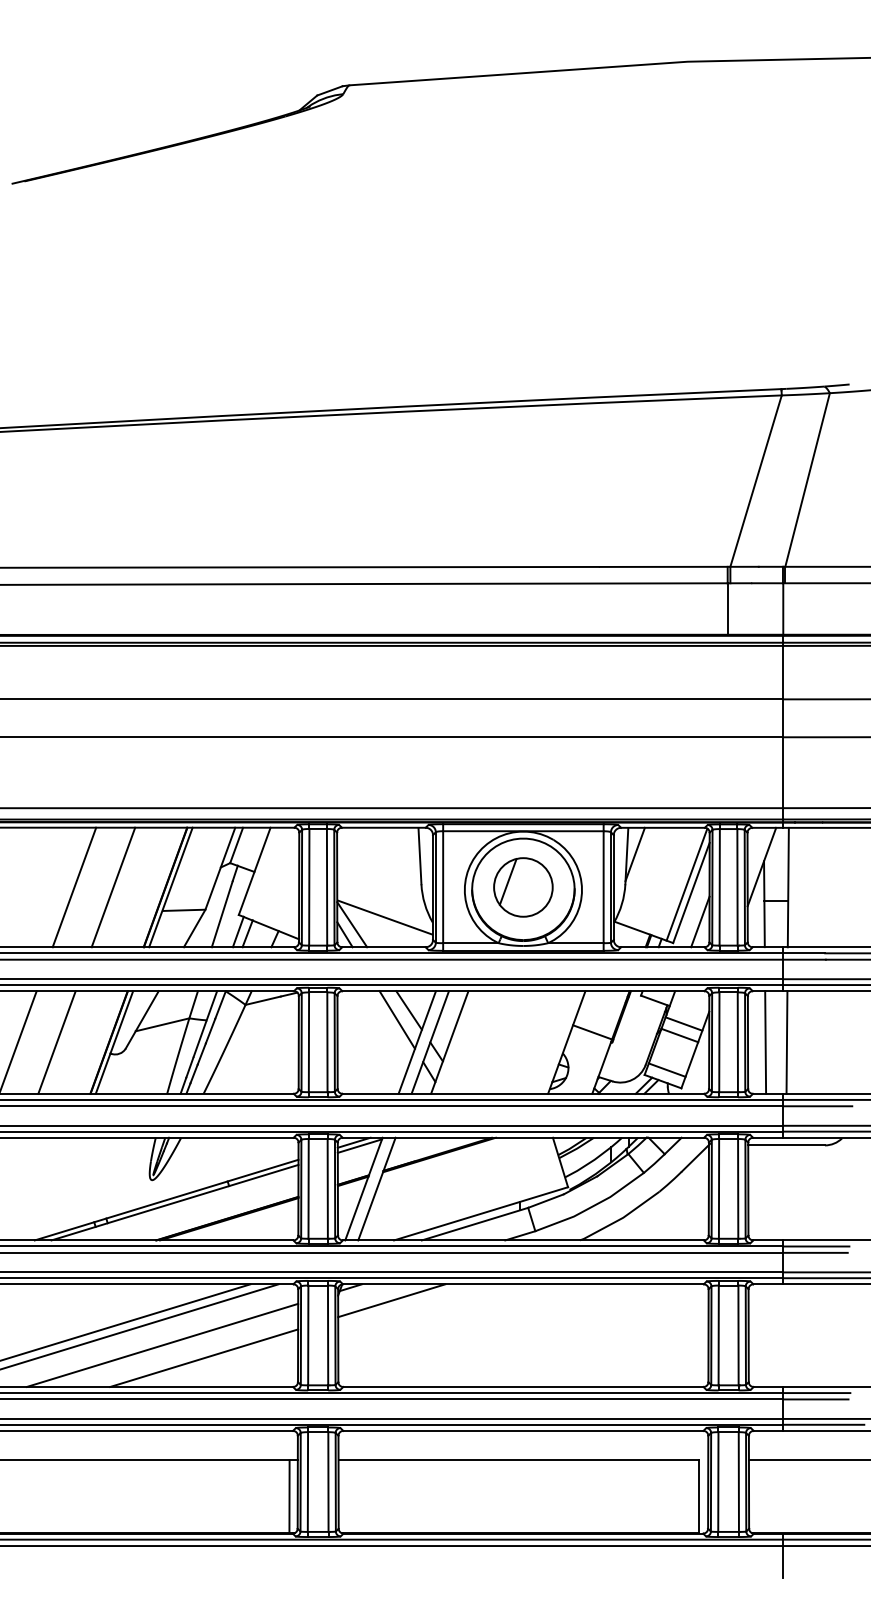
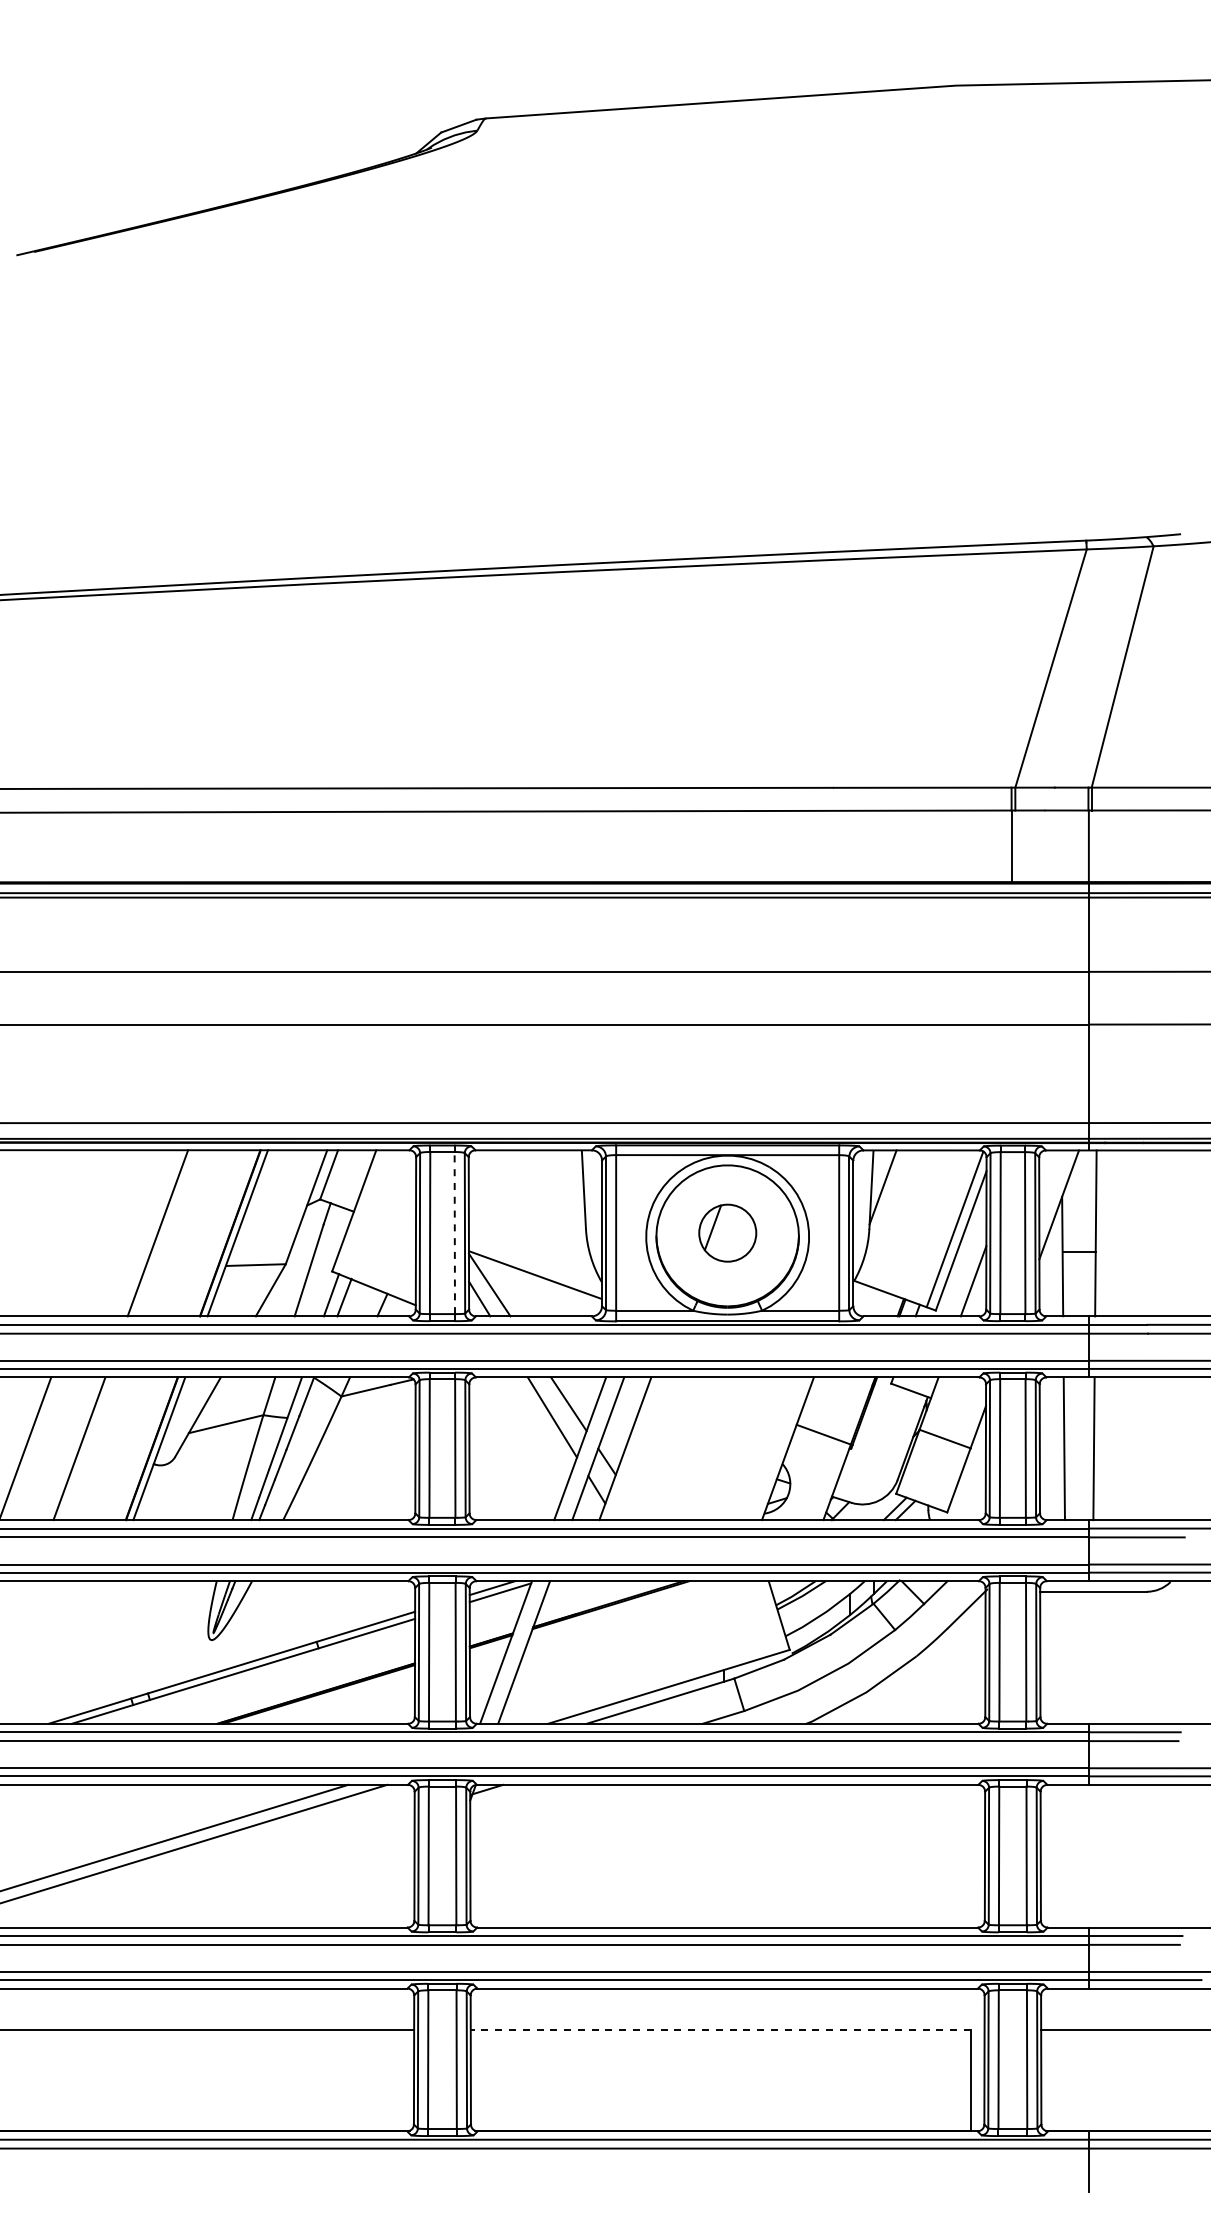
line: (326, 886) -> (454, 1232), solid -> dashed
part: (523, 886) -> (727, 1232), size x0.7
line: (74, 887) -> (103, 1233), removed
line: (683, 1023) -> (950, 1422), removed
line: (667, 1069) -> (927, 1486), removed
line: (391, 1300) -> (544, 1807), removed
line: (162, 1345) -> (225, 1869), removed
line: (203, 1358) -> (283, 1887), removed
line: (518, 1460) -> (720, 2029), solid -> dashed
line: (289, 1496) -> (402, 2079), removed

